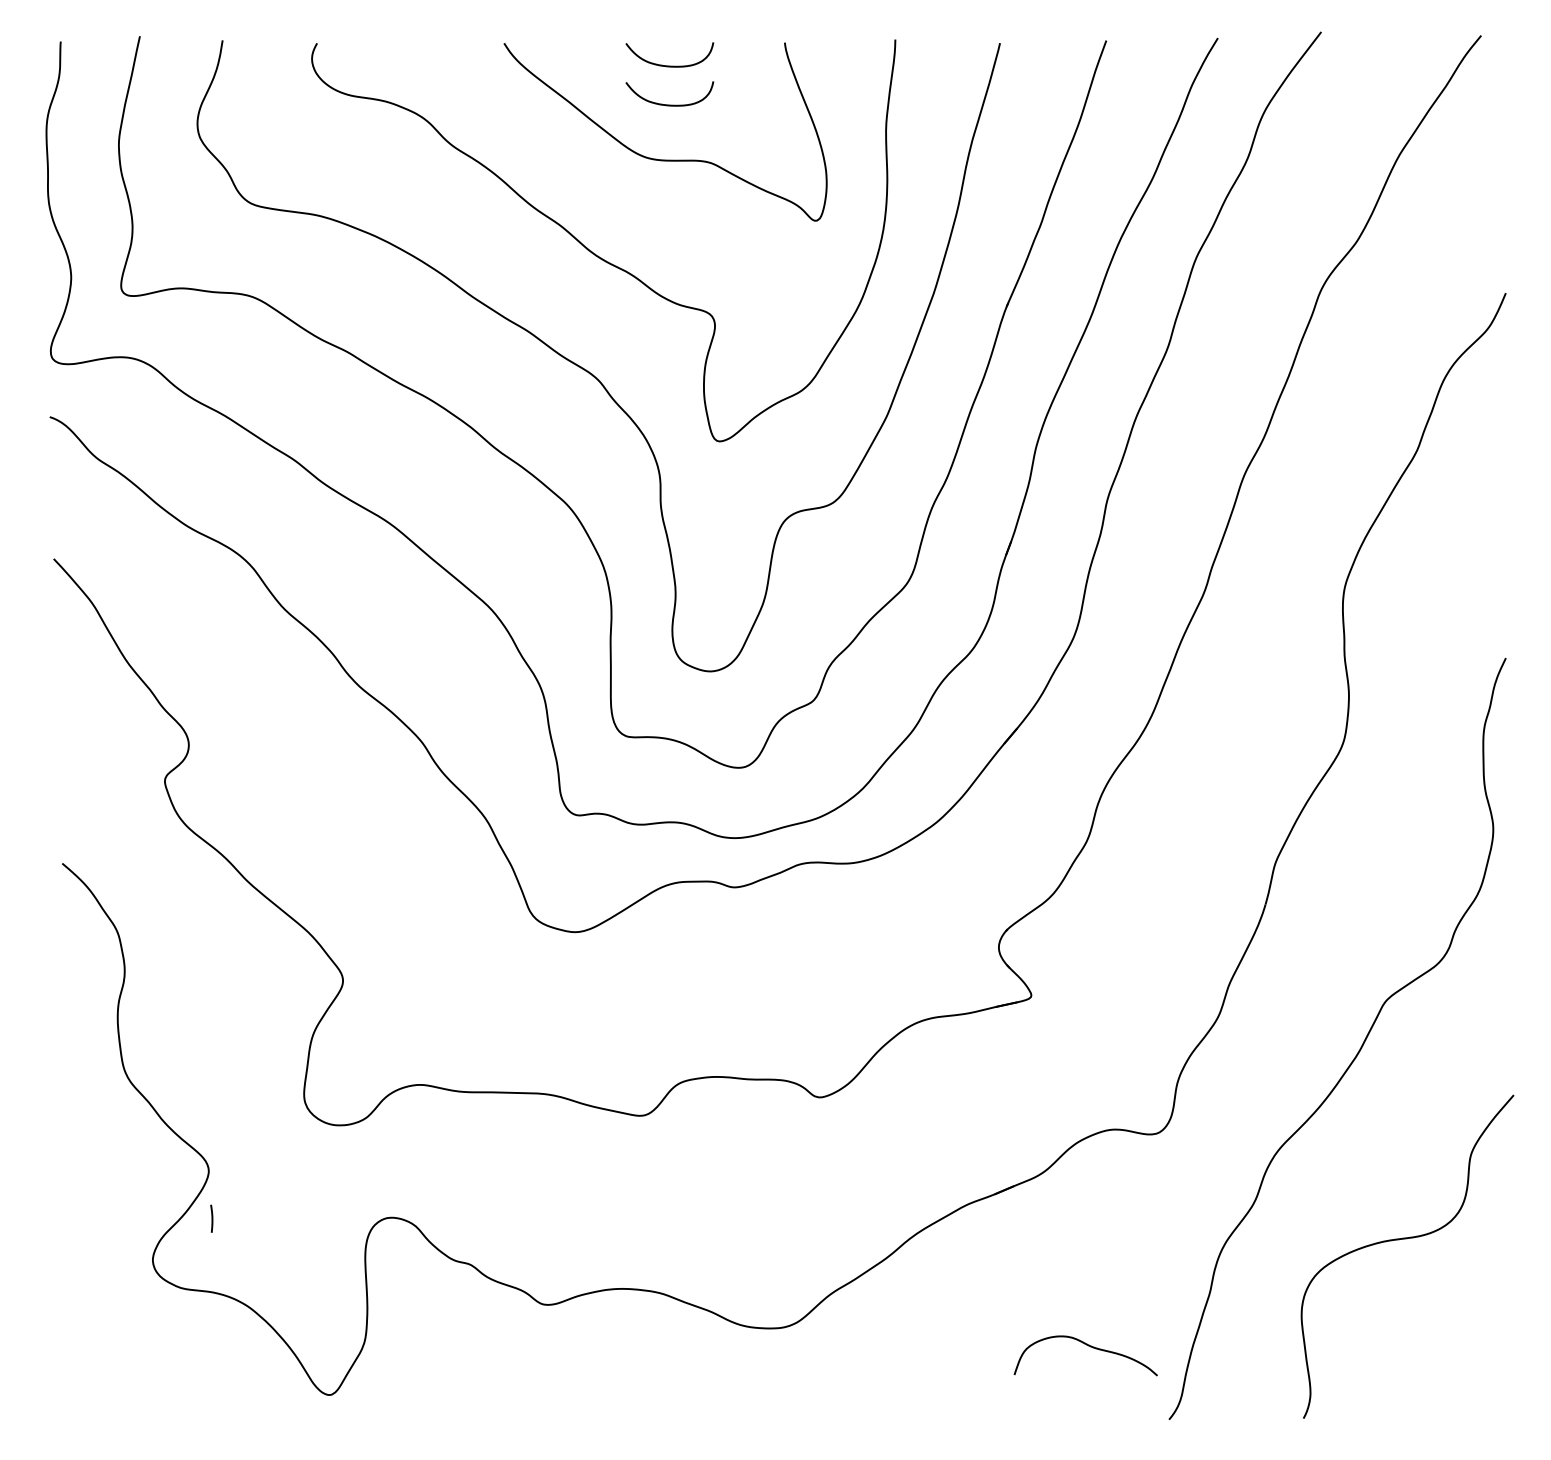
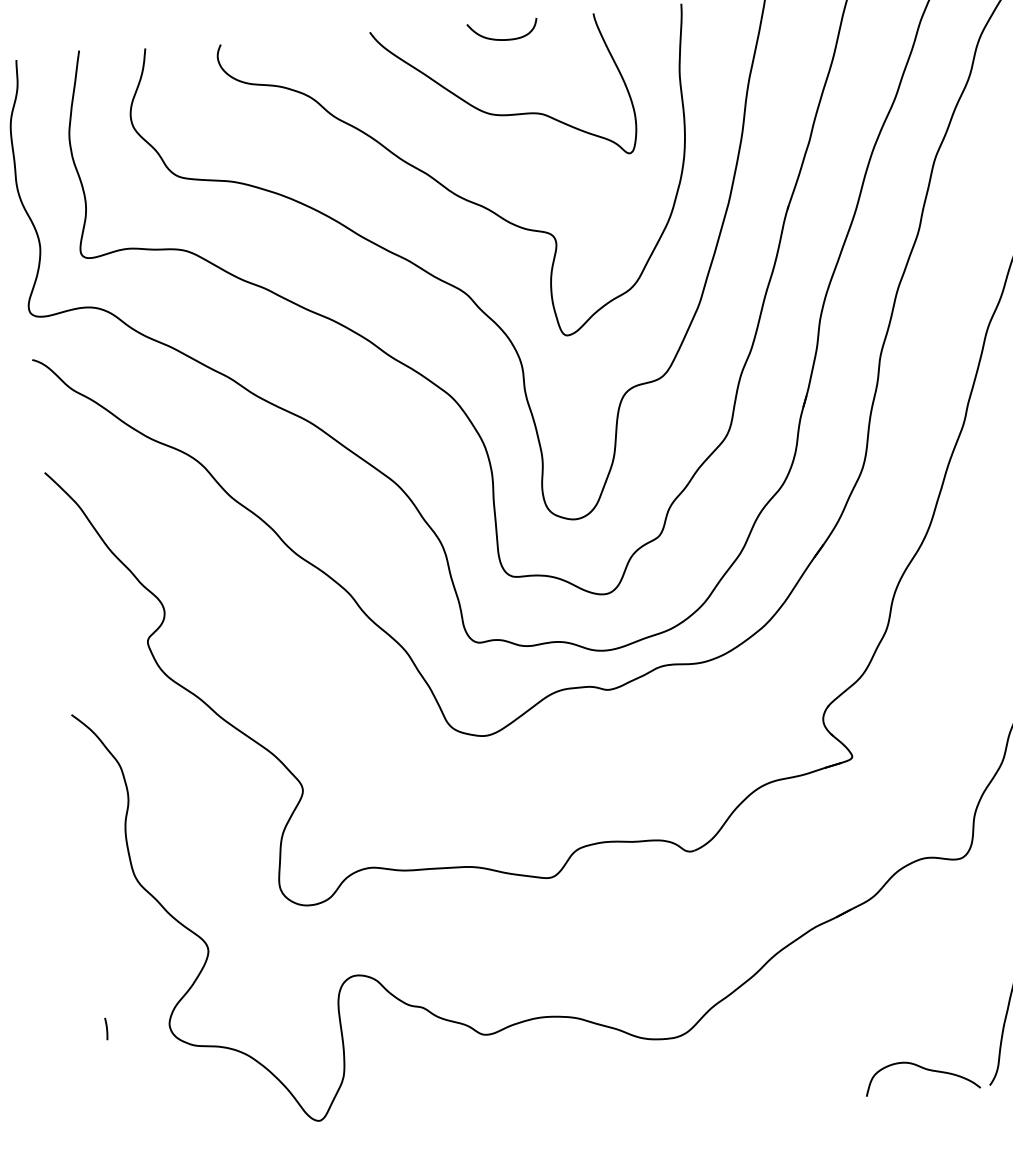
curve: (669, 104) -> (505, 70), removed
line: (211, 1218) -> (106, 1028), moved
curve: (1090, 1347) -> (925, 1069), moved

